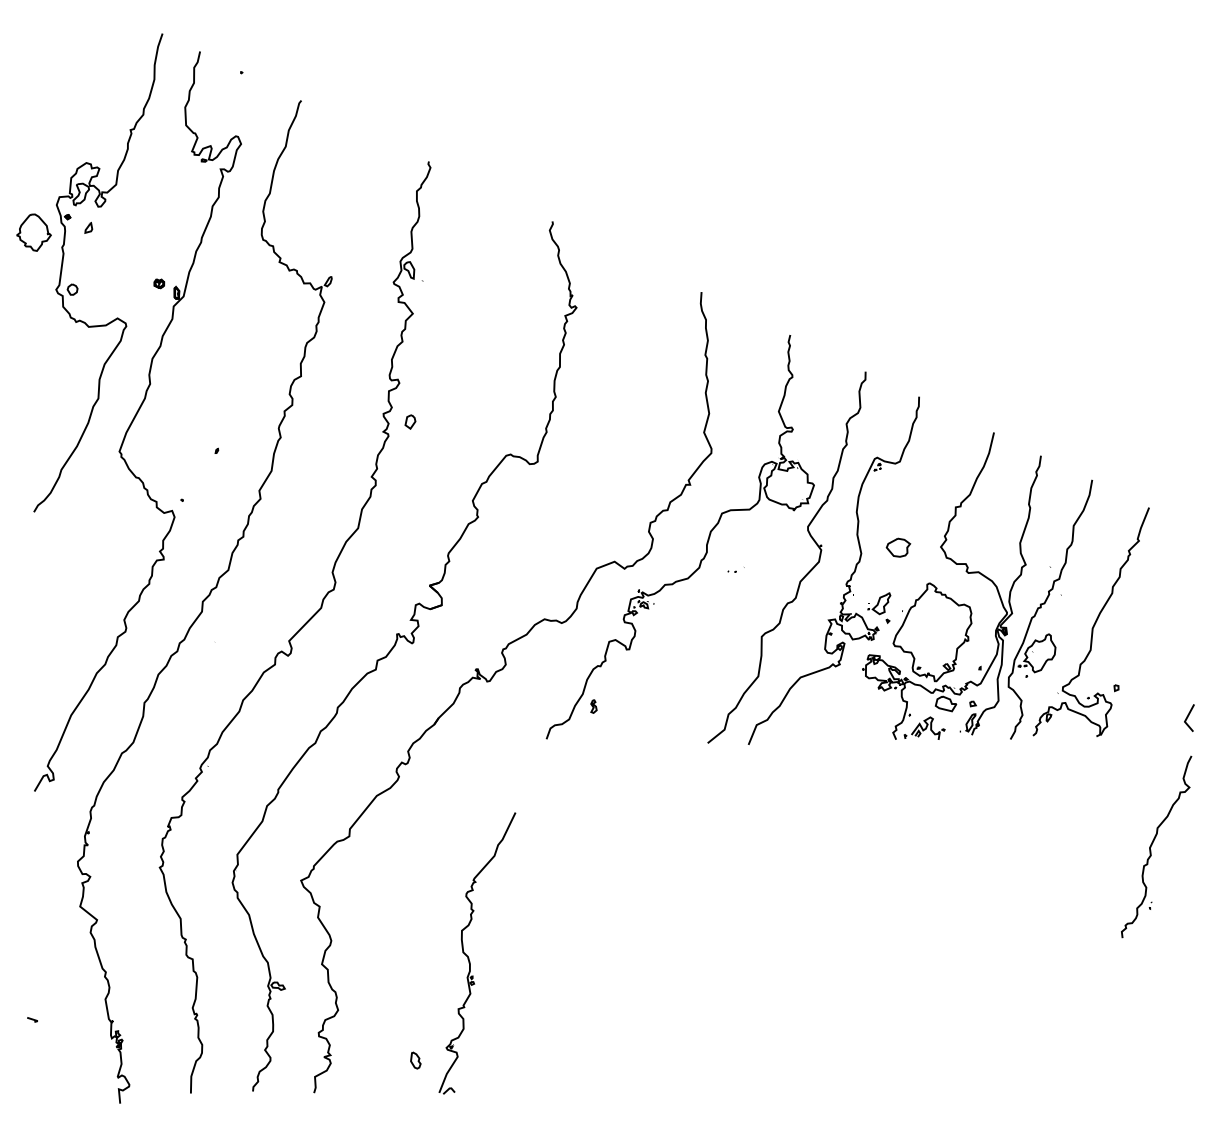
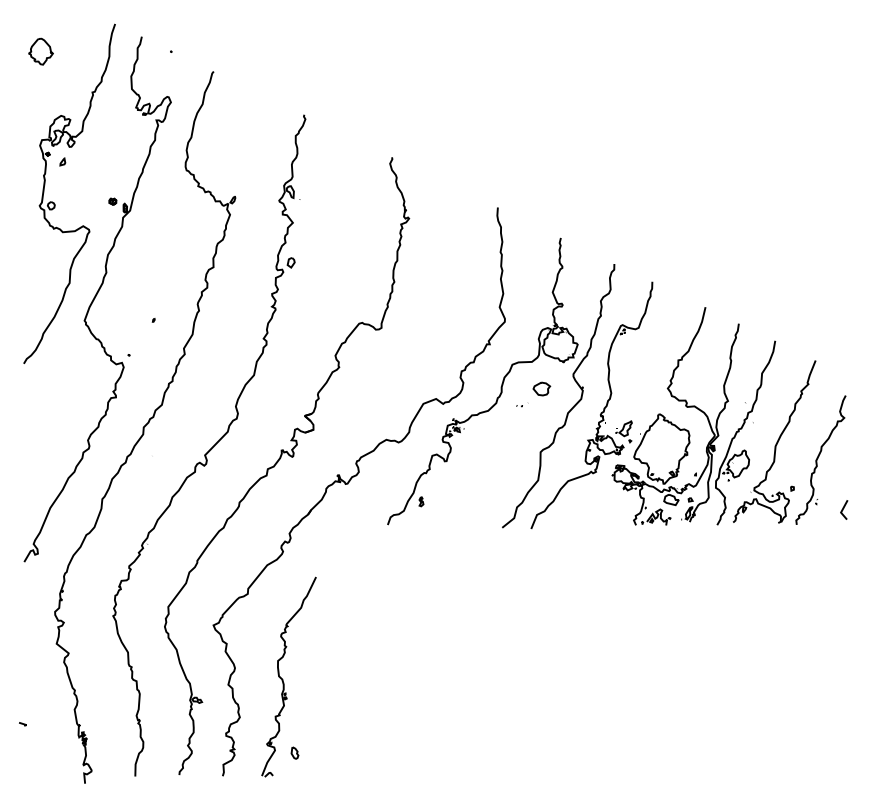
part: (33, 232) -> (40, 51), moved
part: (410, 421) -> (291, 262), moved
part: (898, 547) -> (541, 388), moved
part: (1156, 846) -> (820, 459), moved
part: (469, 957) -> (283, 679), moved

